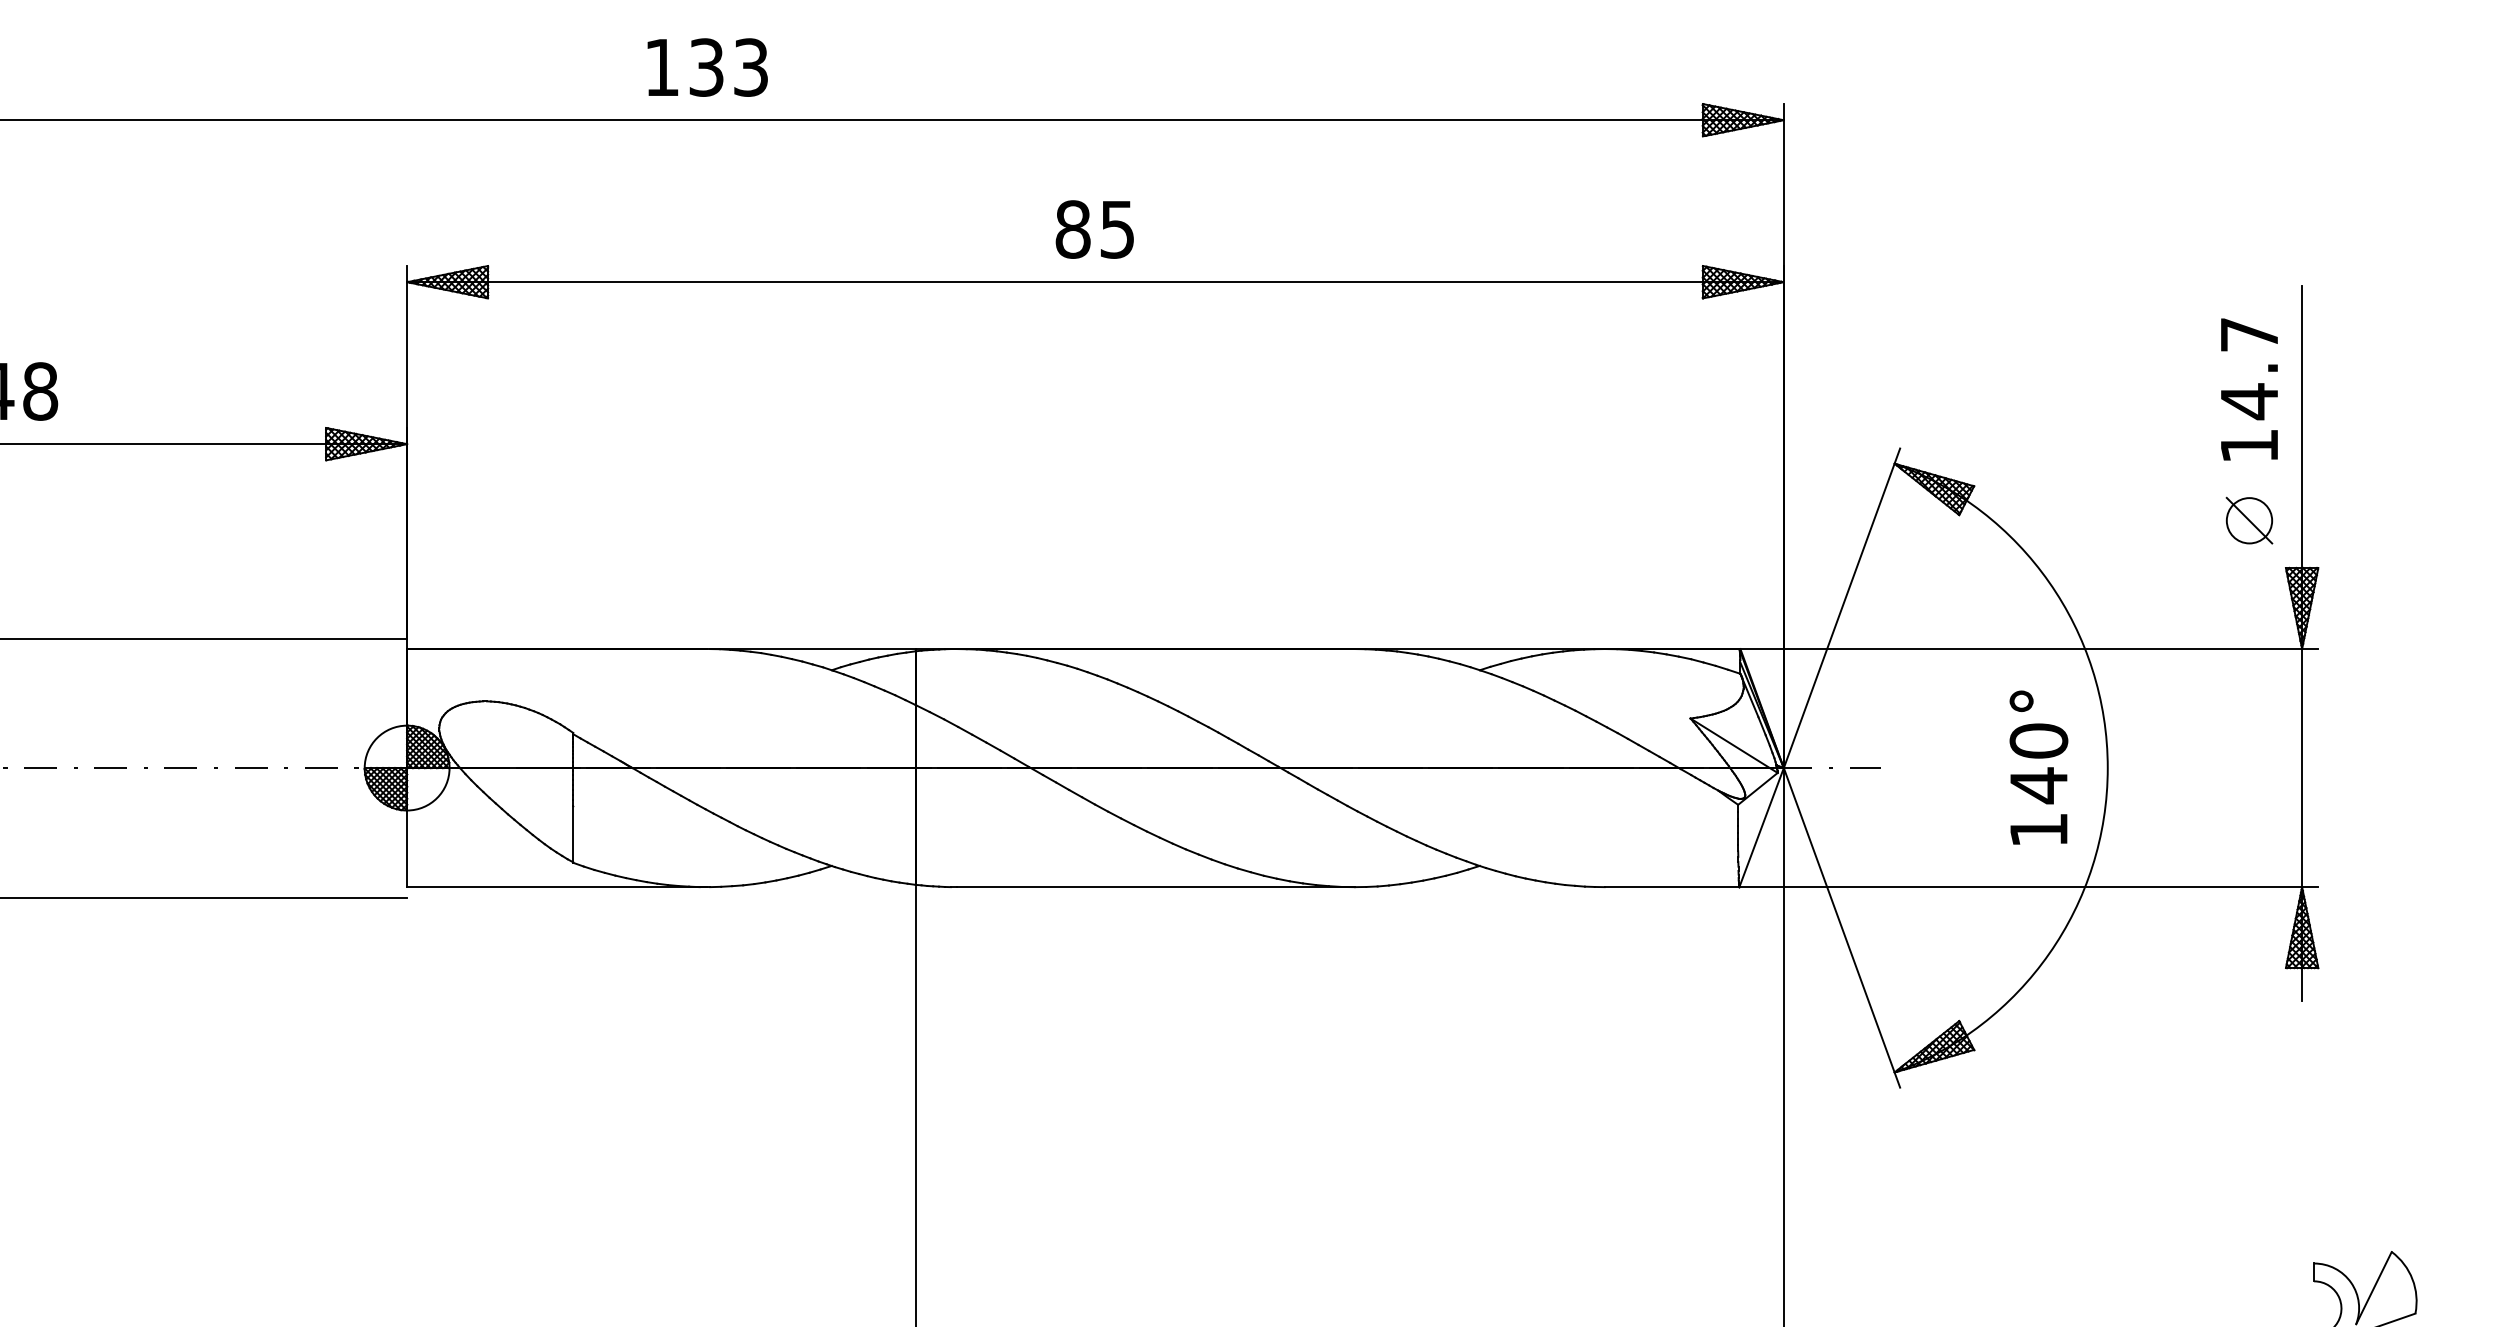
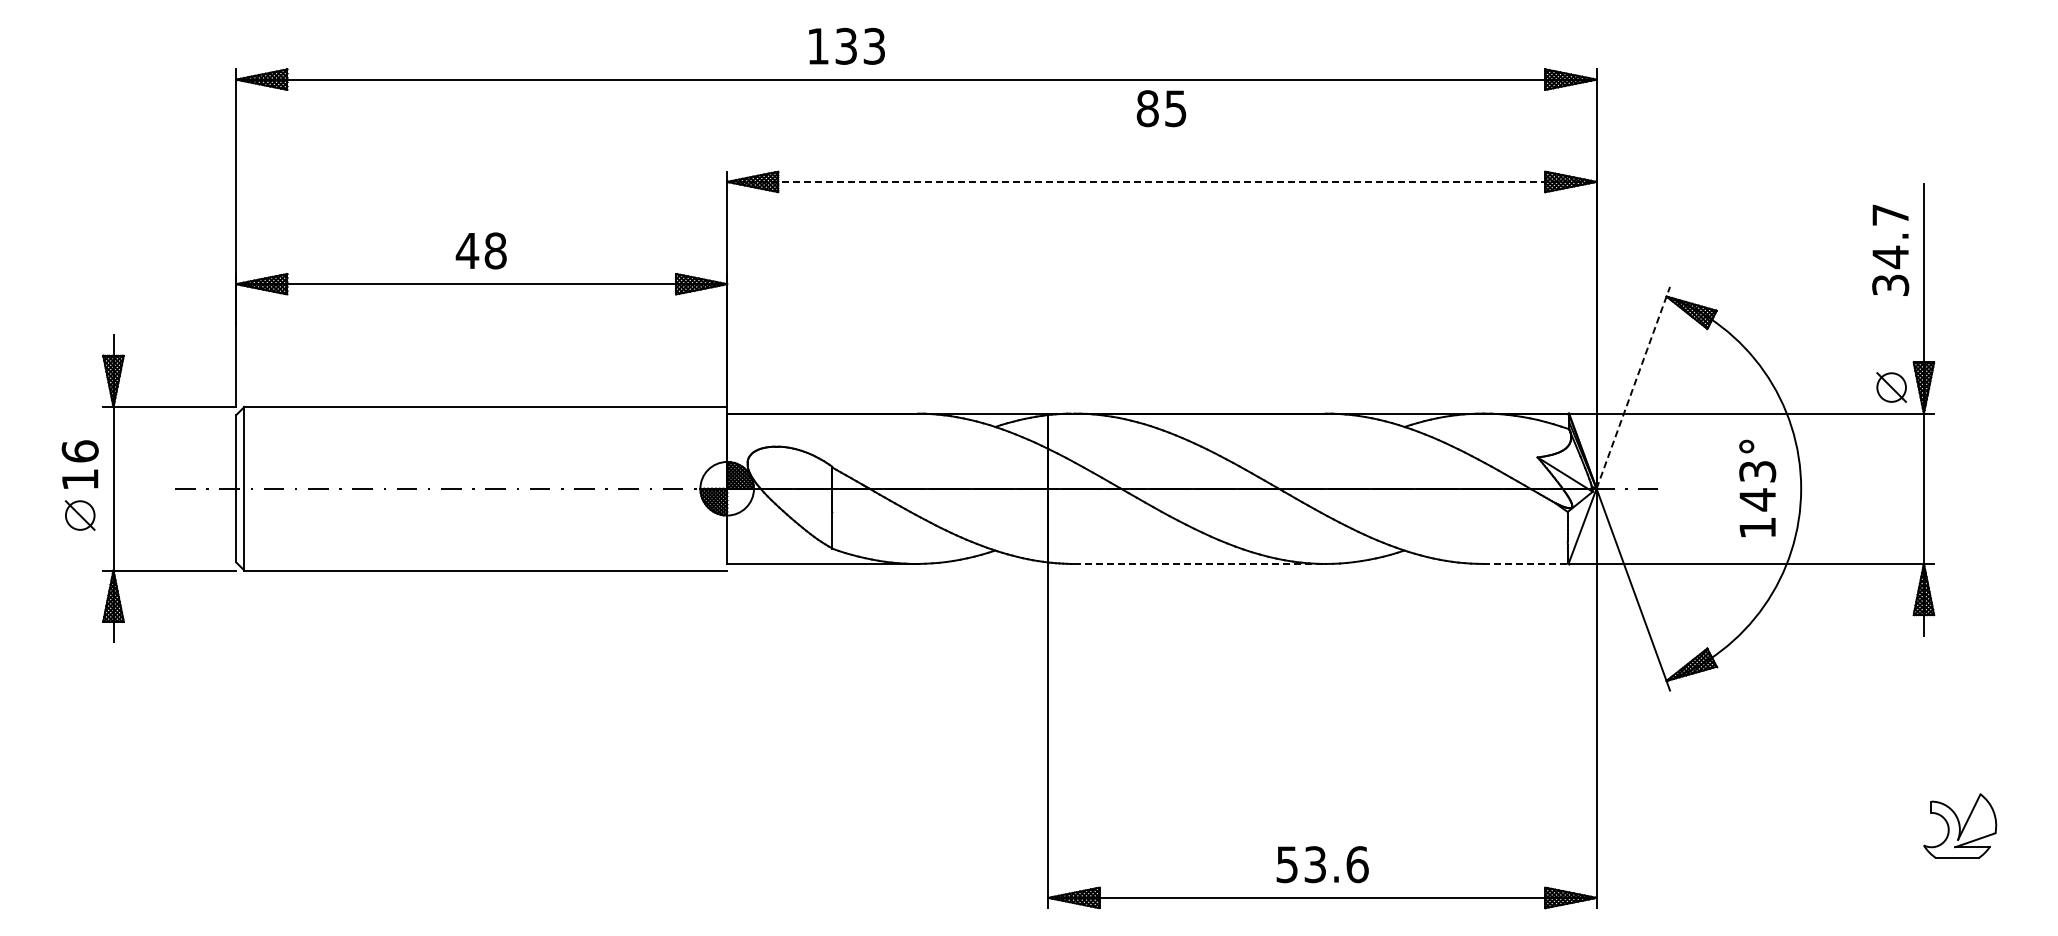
text: (706, 66) -> (846, 45), moved
text: (1094, 229) -> (1161, 108), moved
line: (1094, 281) -> (1161, 181), solid -> dashed
text: (2249, 444) -> (1890, 284), 14.7 -> 34.7
part: (2249, 520) -> (1891, 387), moved
line: (1842, 607) -> (1633, 387), solid -> dashed
text: (2038, 740) -> (1757, 471), 140° -> 143°
line: (1156, 886) -> (1200, 563), solid -> dashed
line: (1672, 886) -> (1526, 563), solid -> dashed

